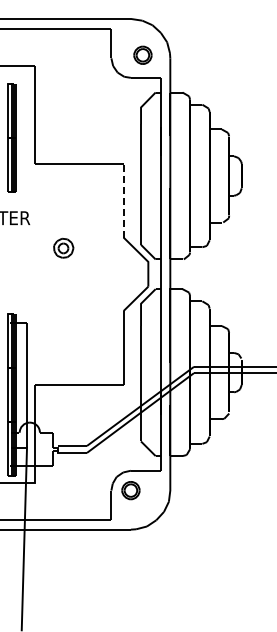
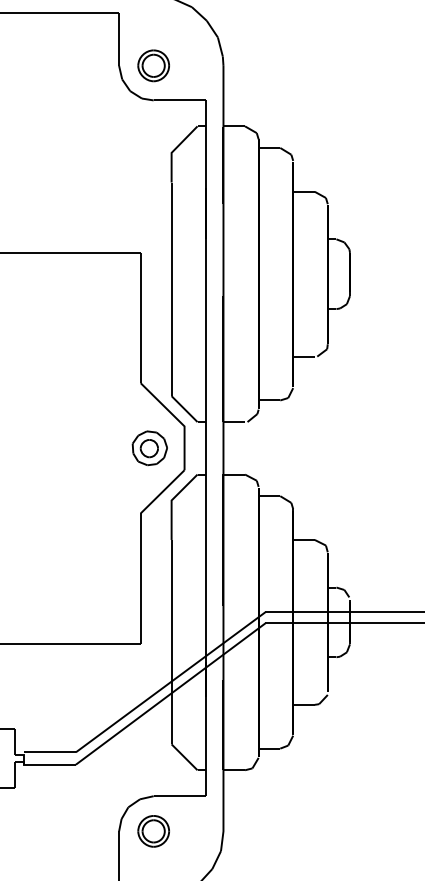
part: (142, 54) -> (152, 64), moved
line: (123, 200) -> (140, 317), dashed -> solid
part: (63, 247) -> (149, 446), moved

